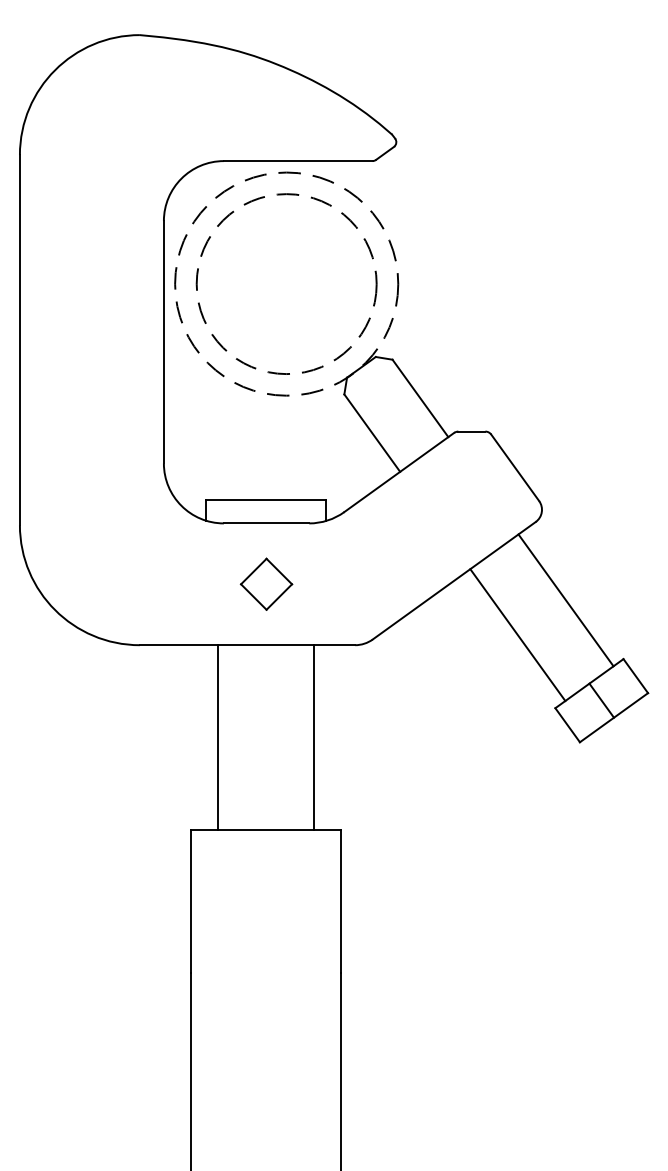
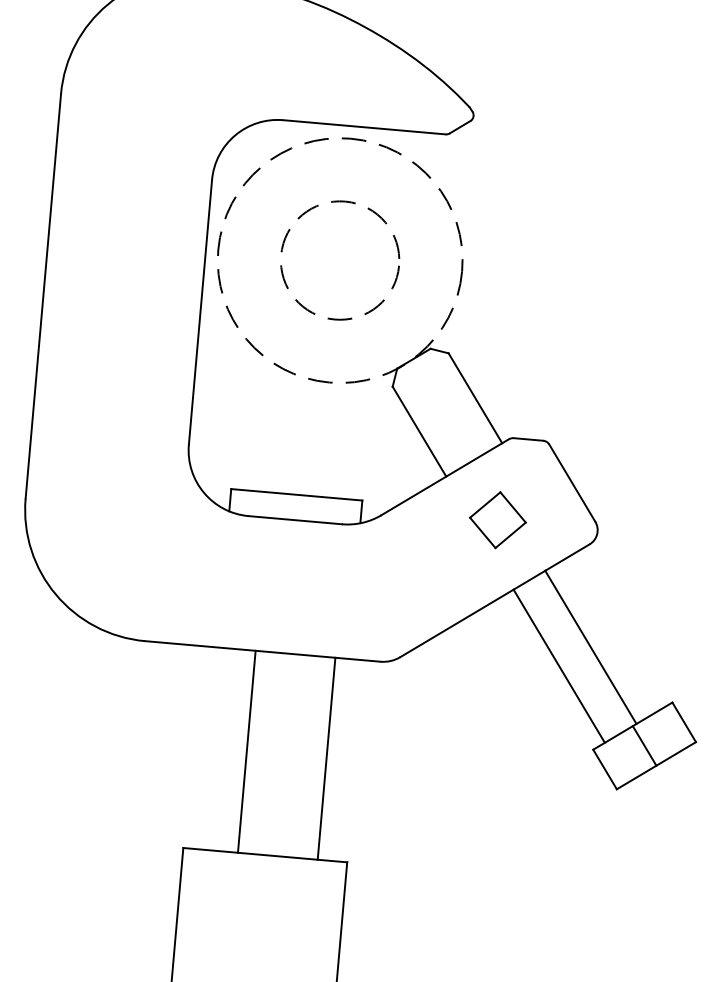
circle: (286, 283) -> (340, 259), size x0.6
part: (266, 583) -> (497, 519), moved
line: (565, 600) -> (590, 647), moved
line: (217, 737) -> (246, 751), moved

